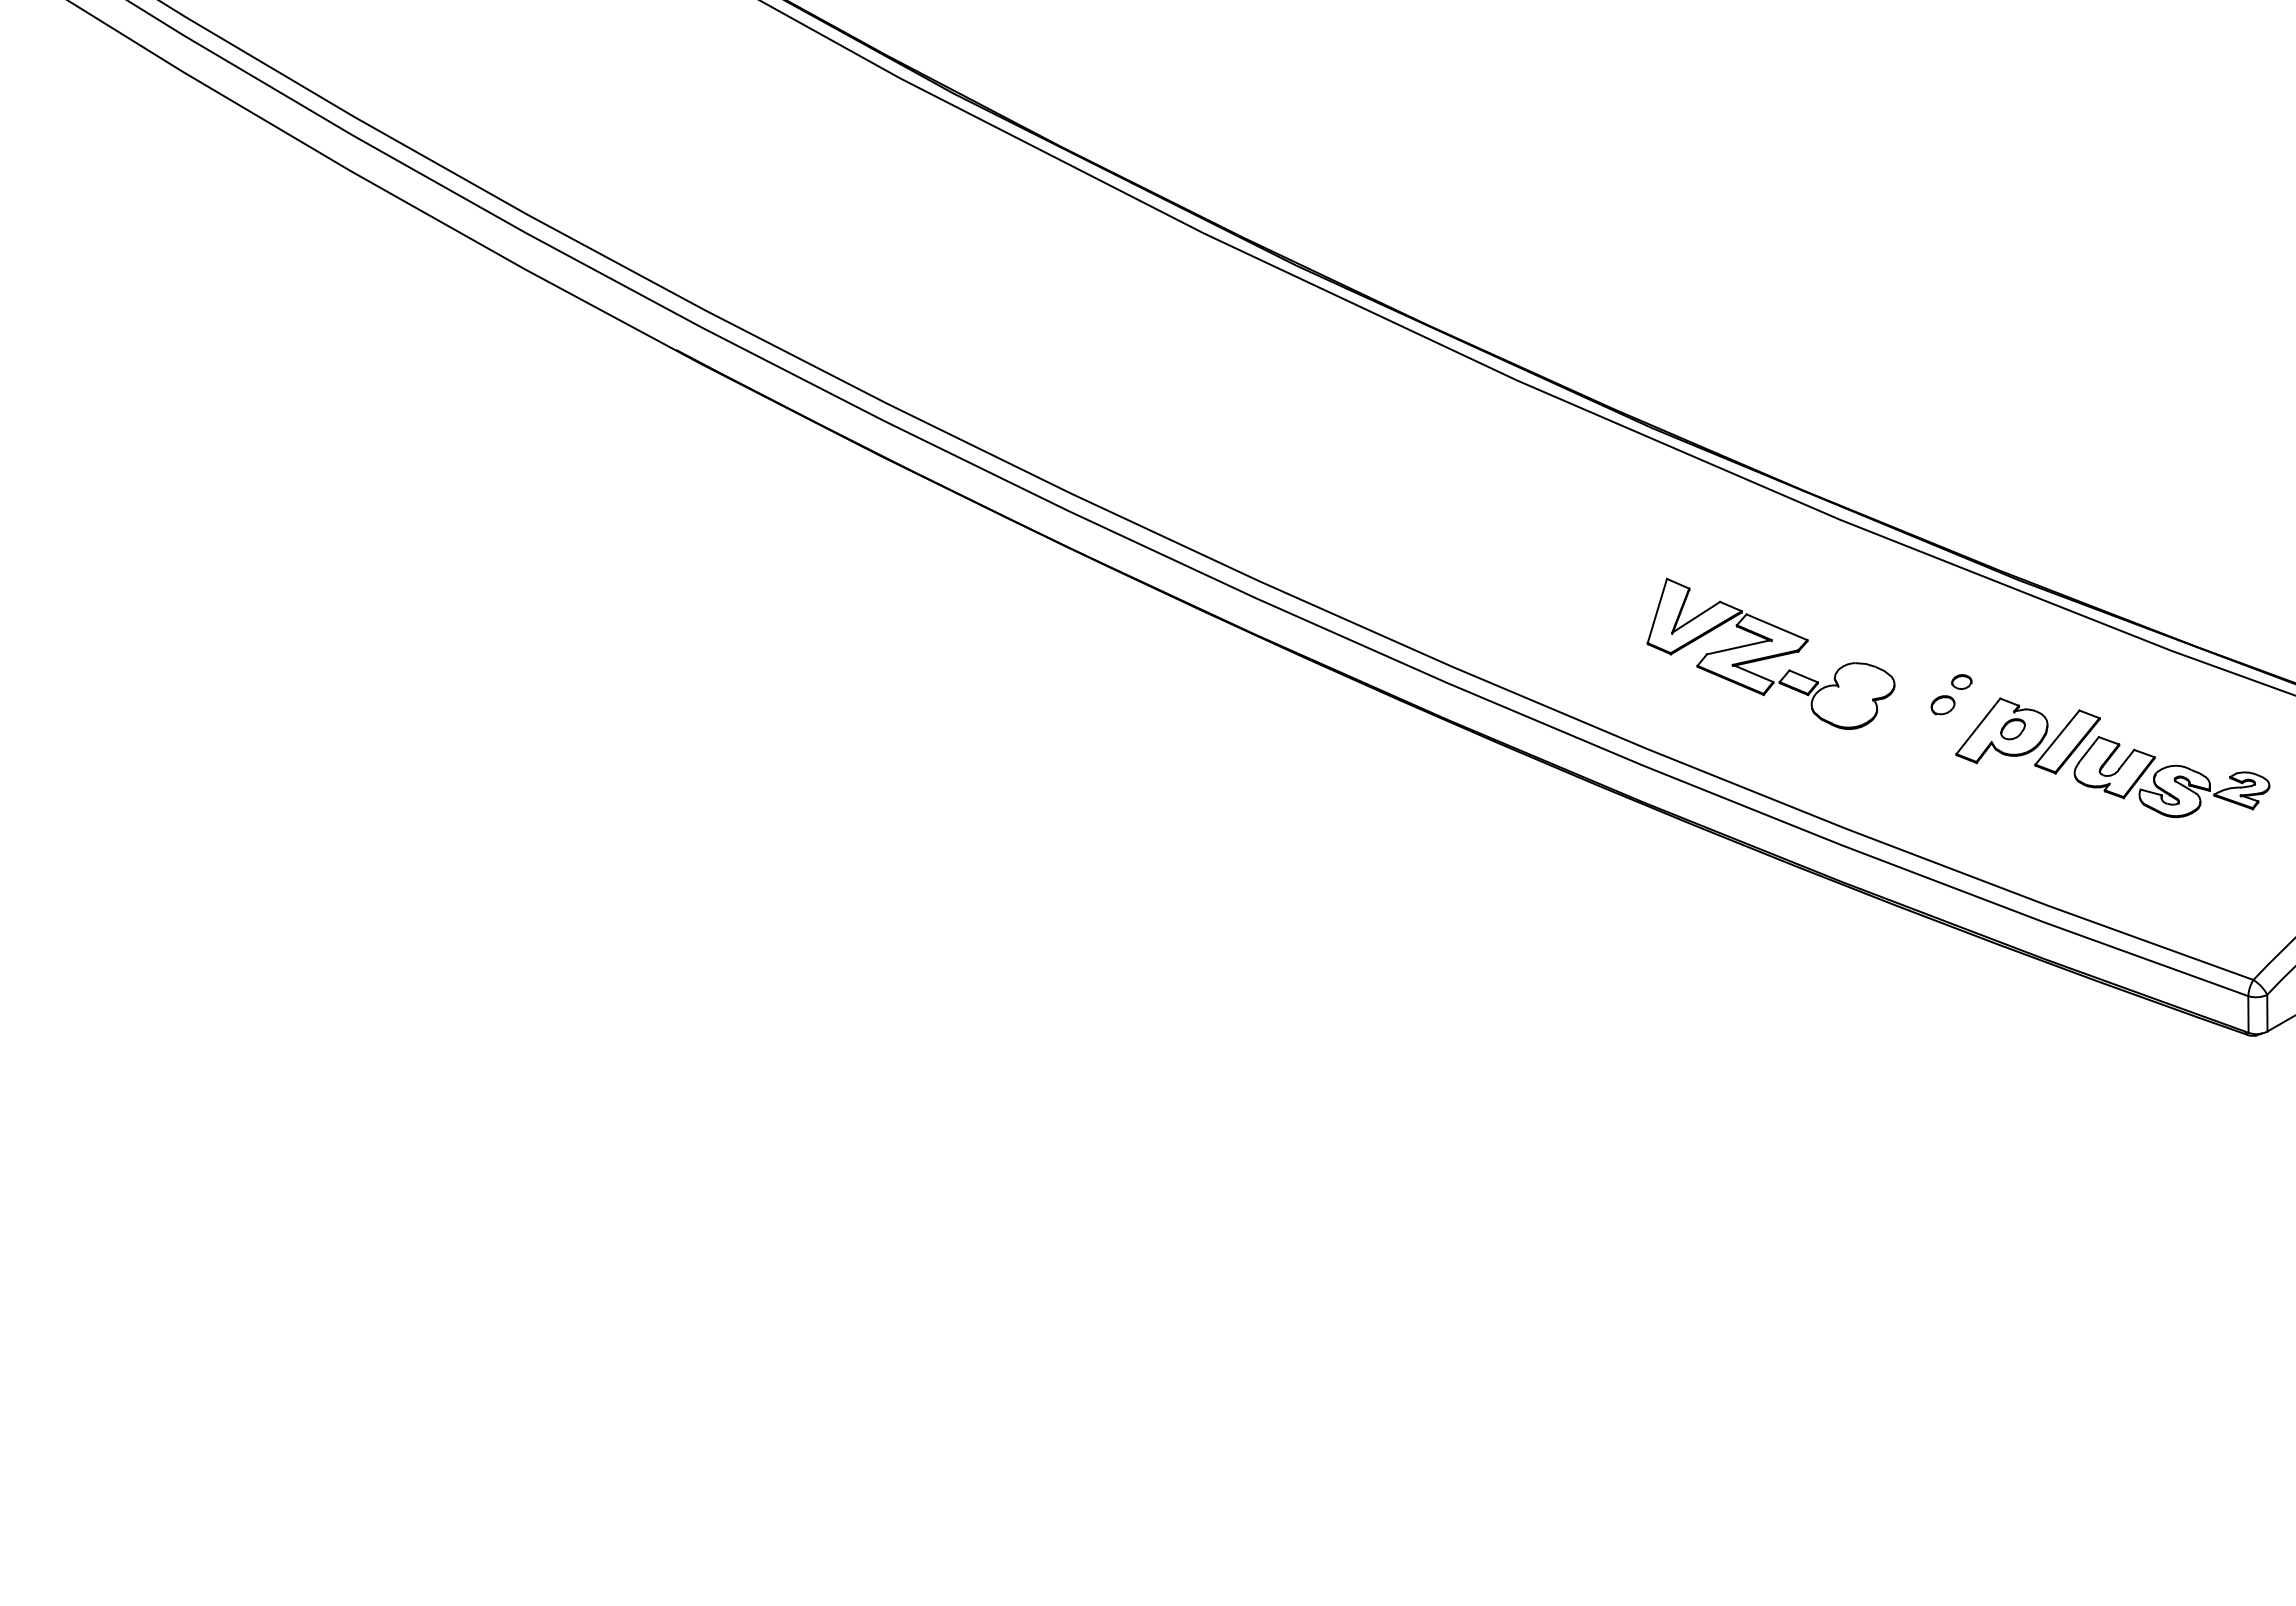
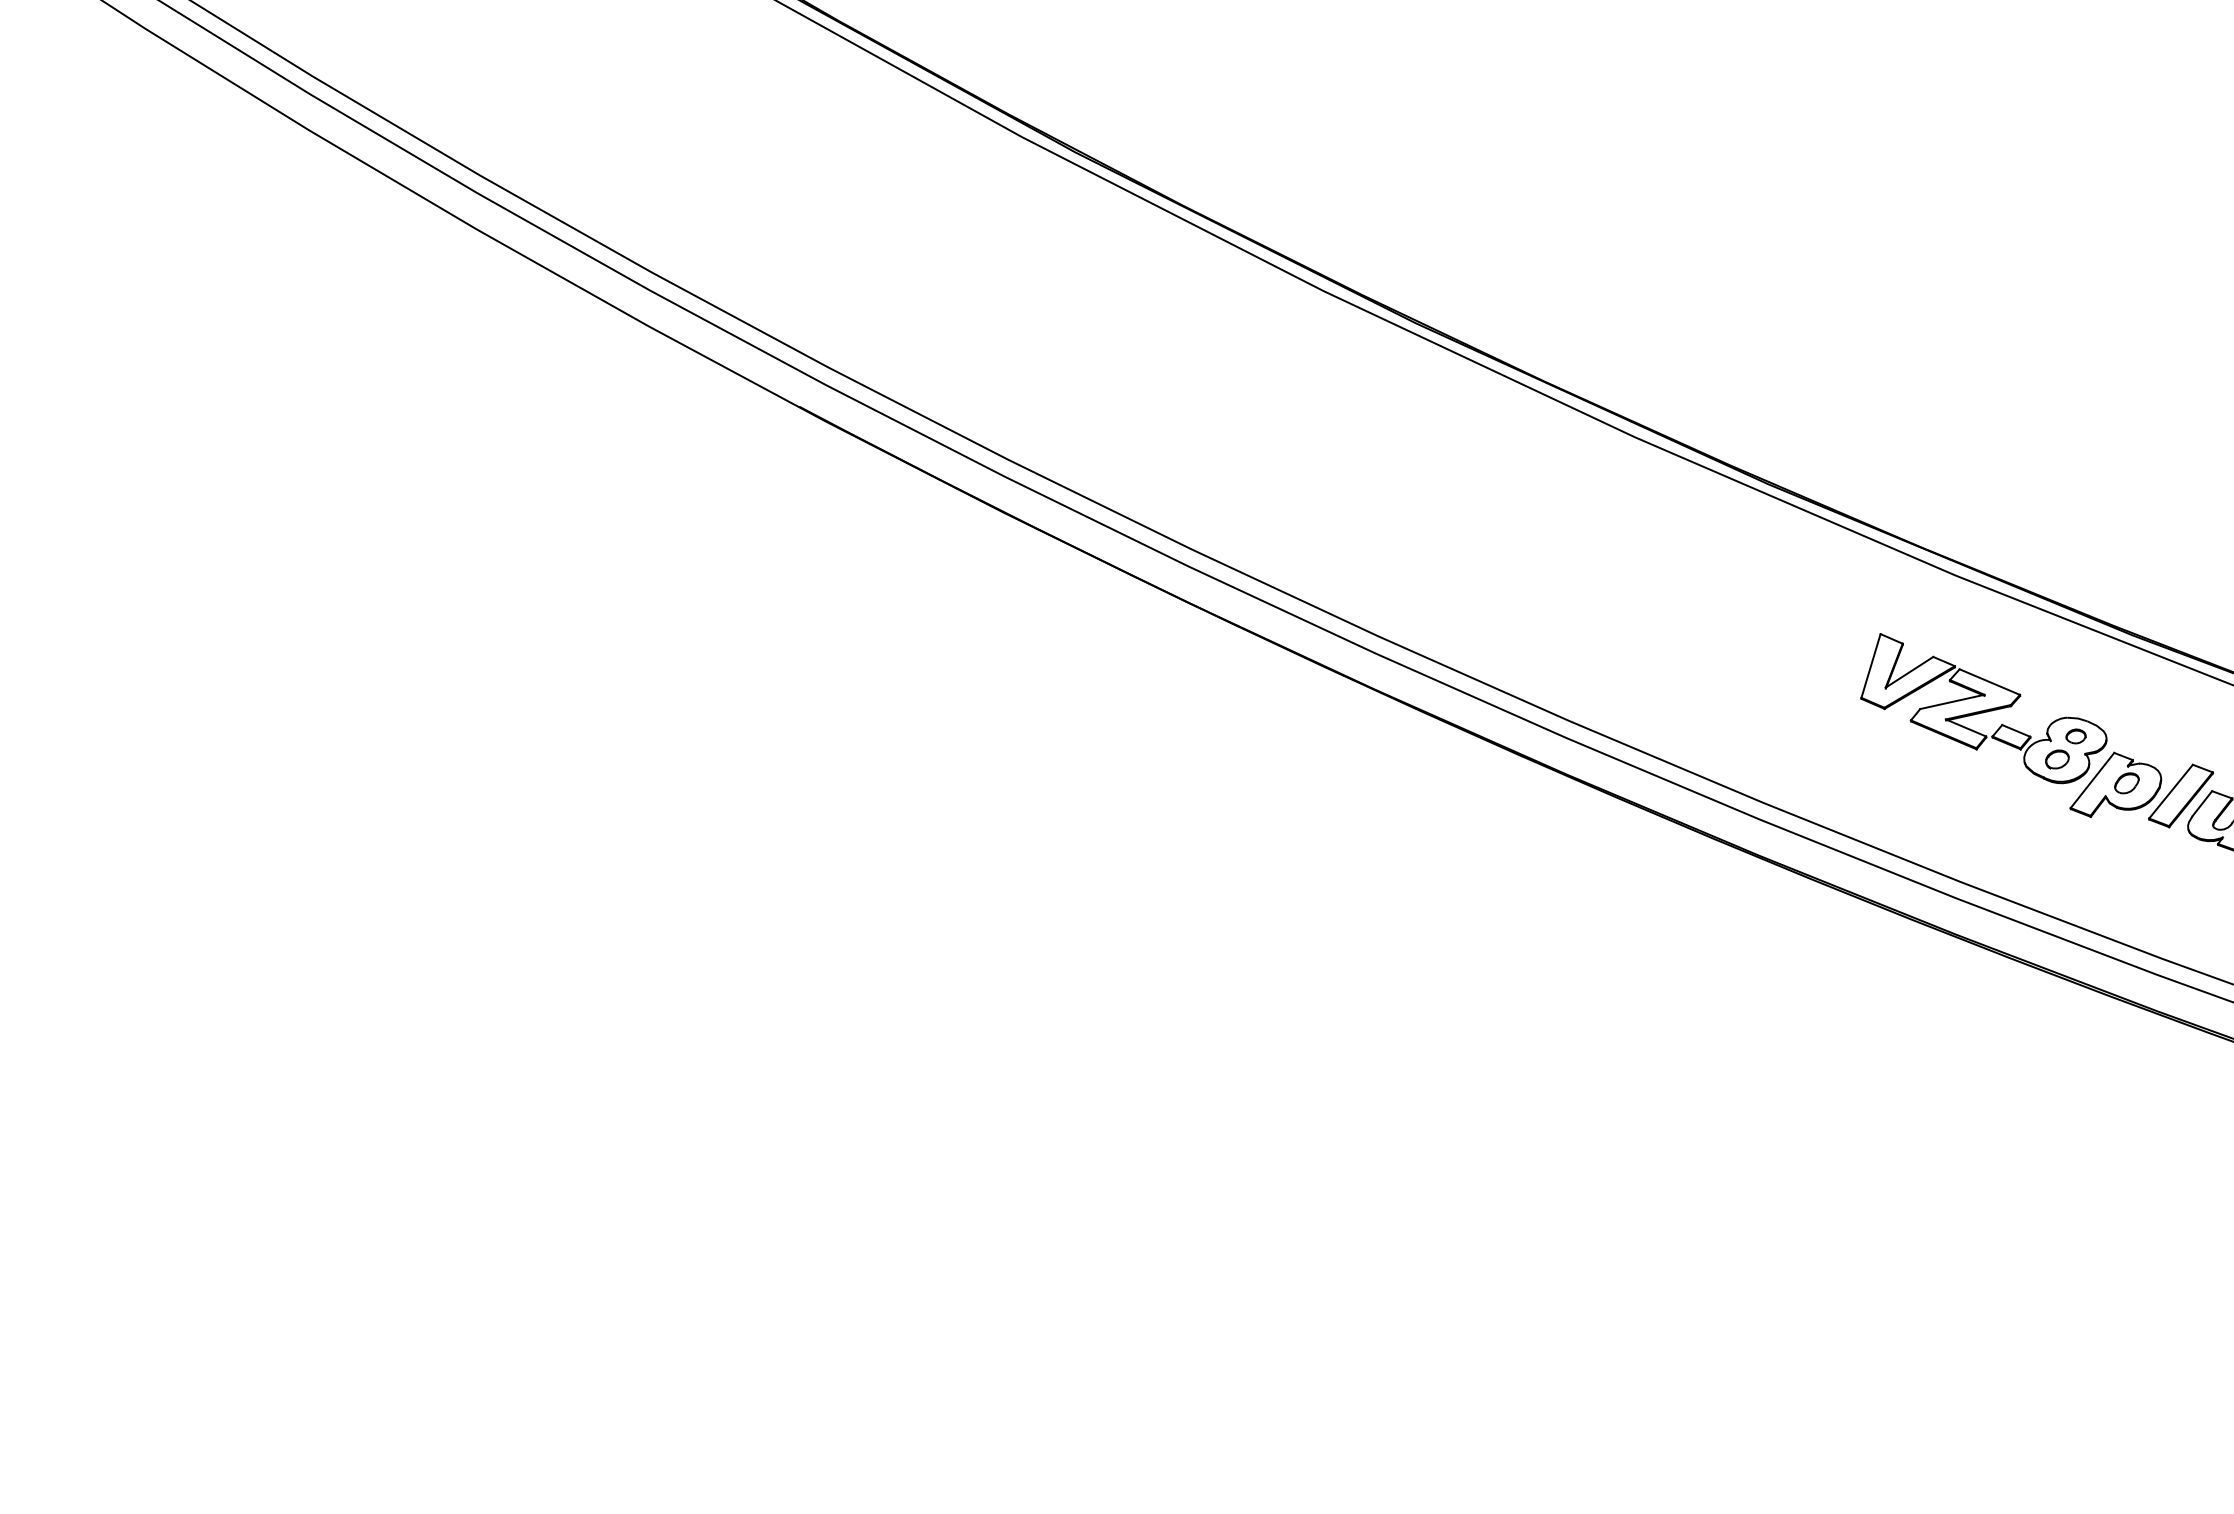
part: (1770, 653) -> (1983, 708), moved

